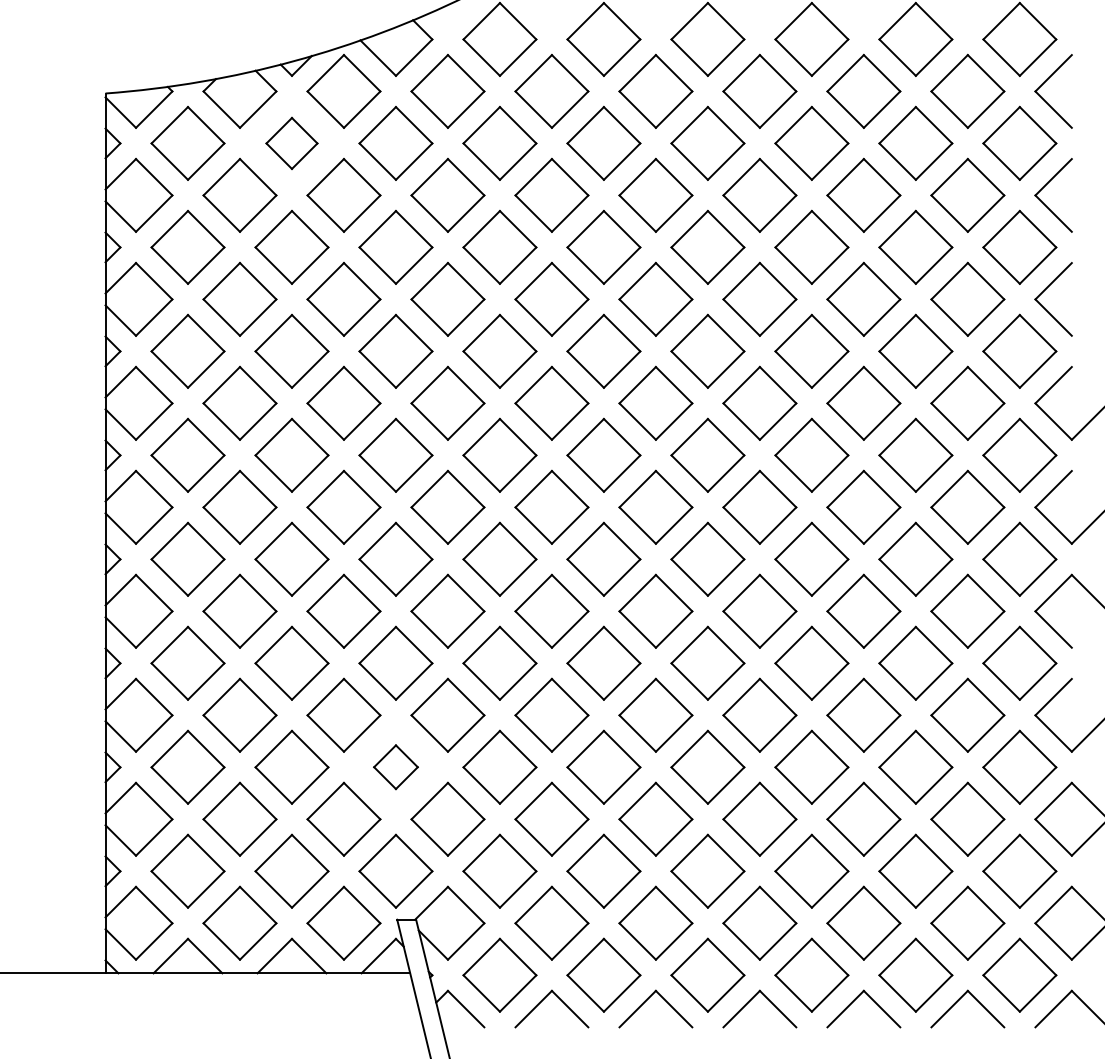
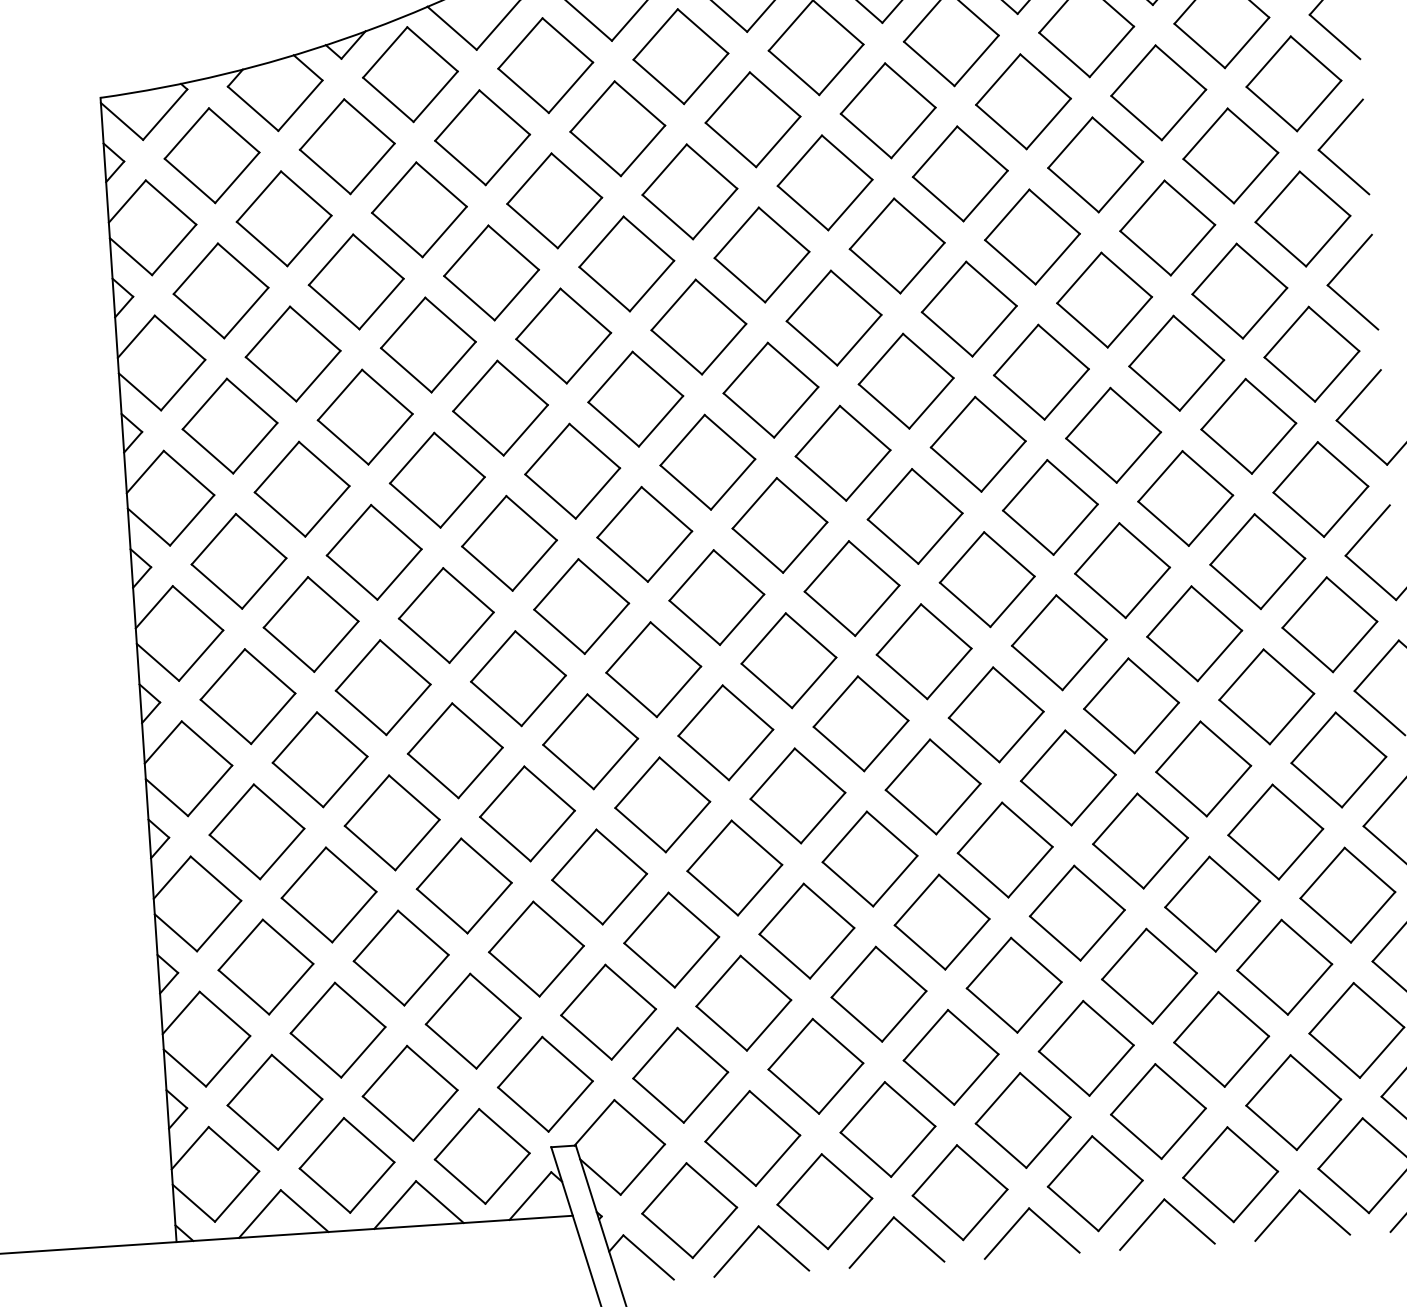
part: (291, 143) -> (346, 146), size x1.43
part: (395, 766) -> (535, 948), size x1.67

